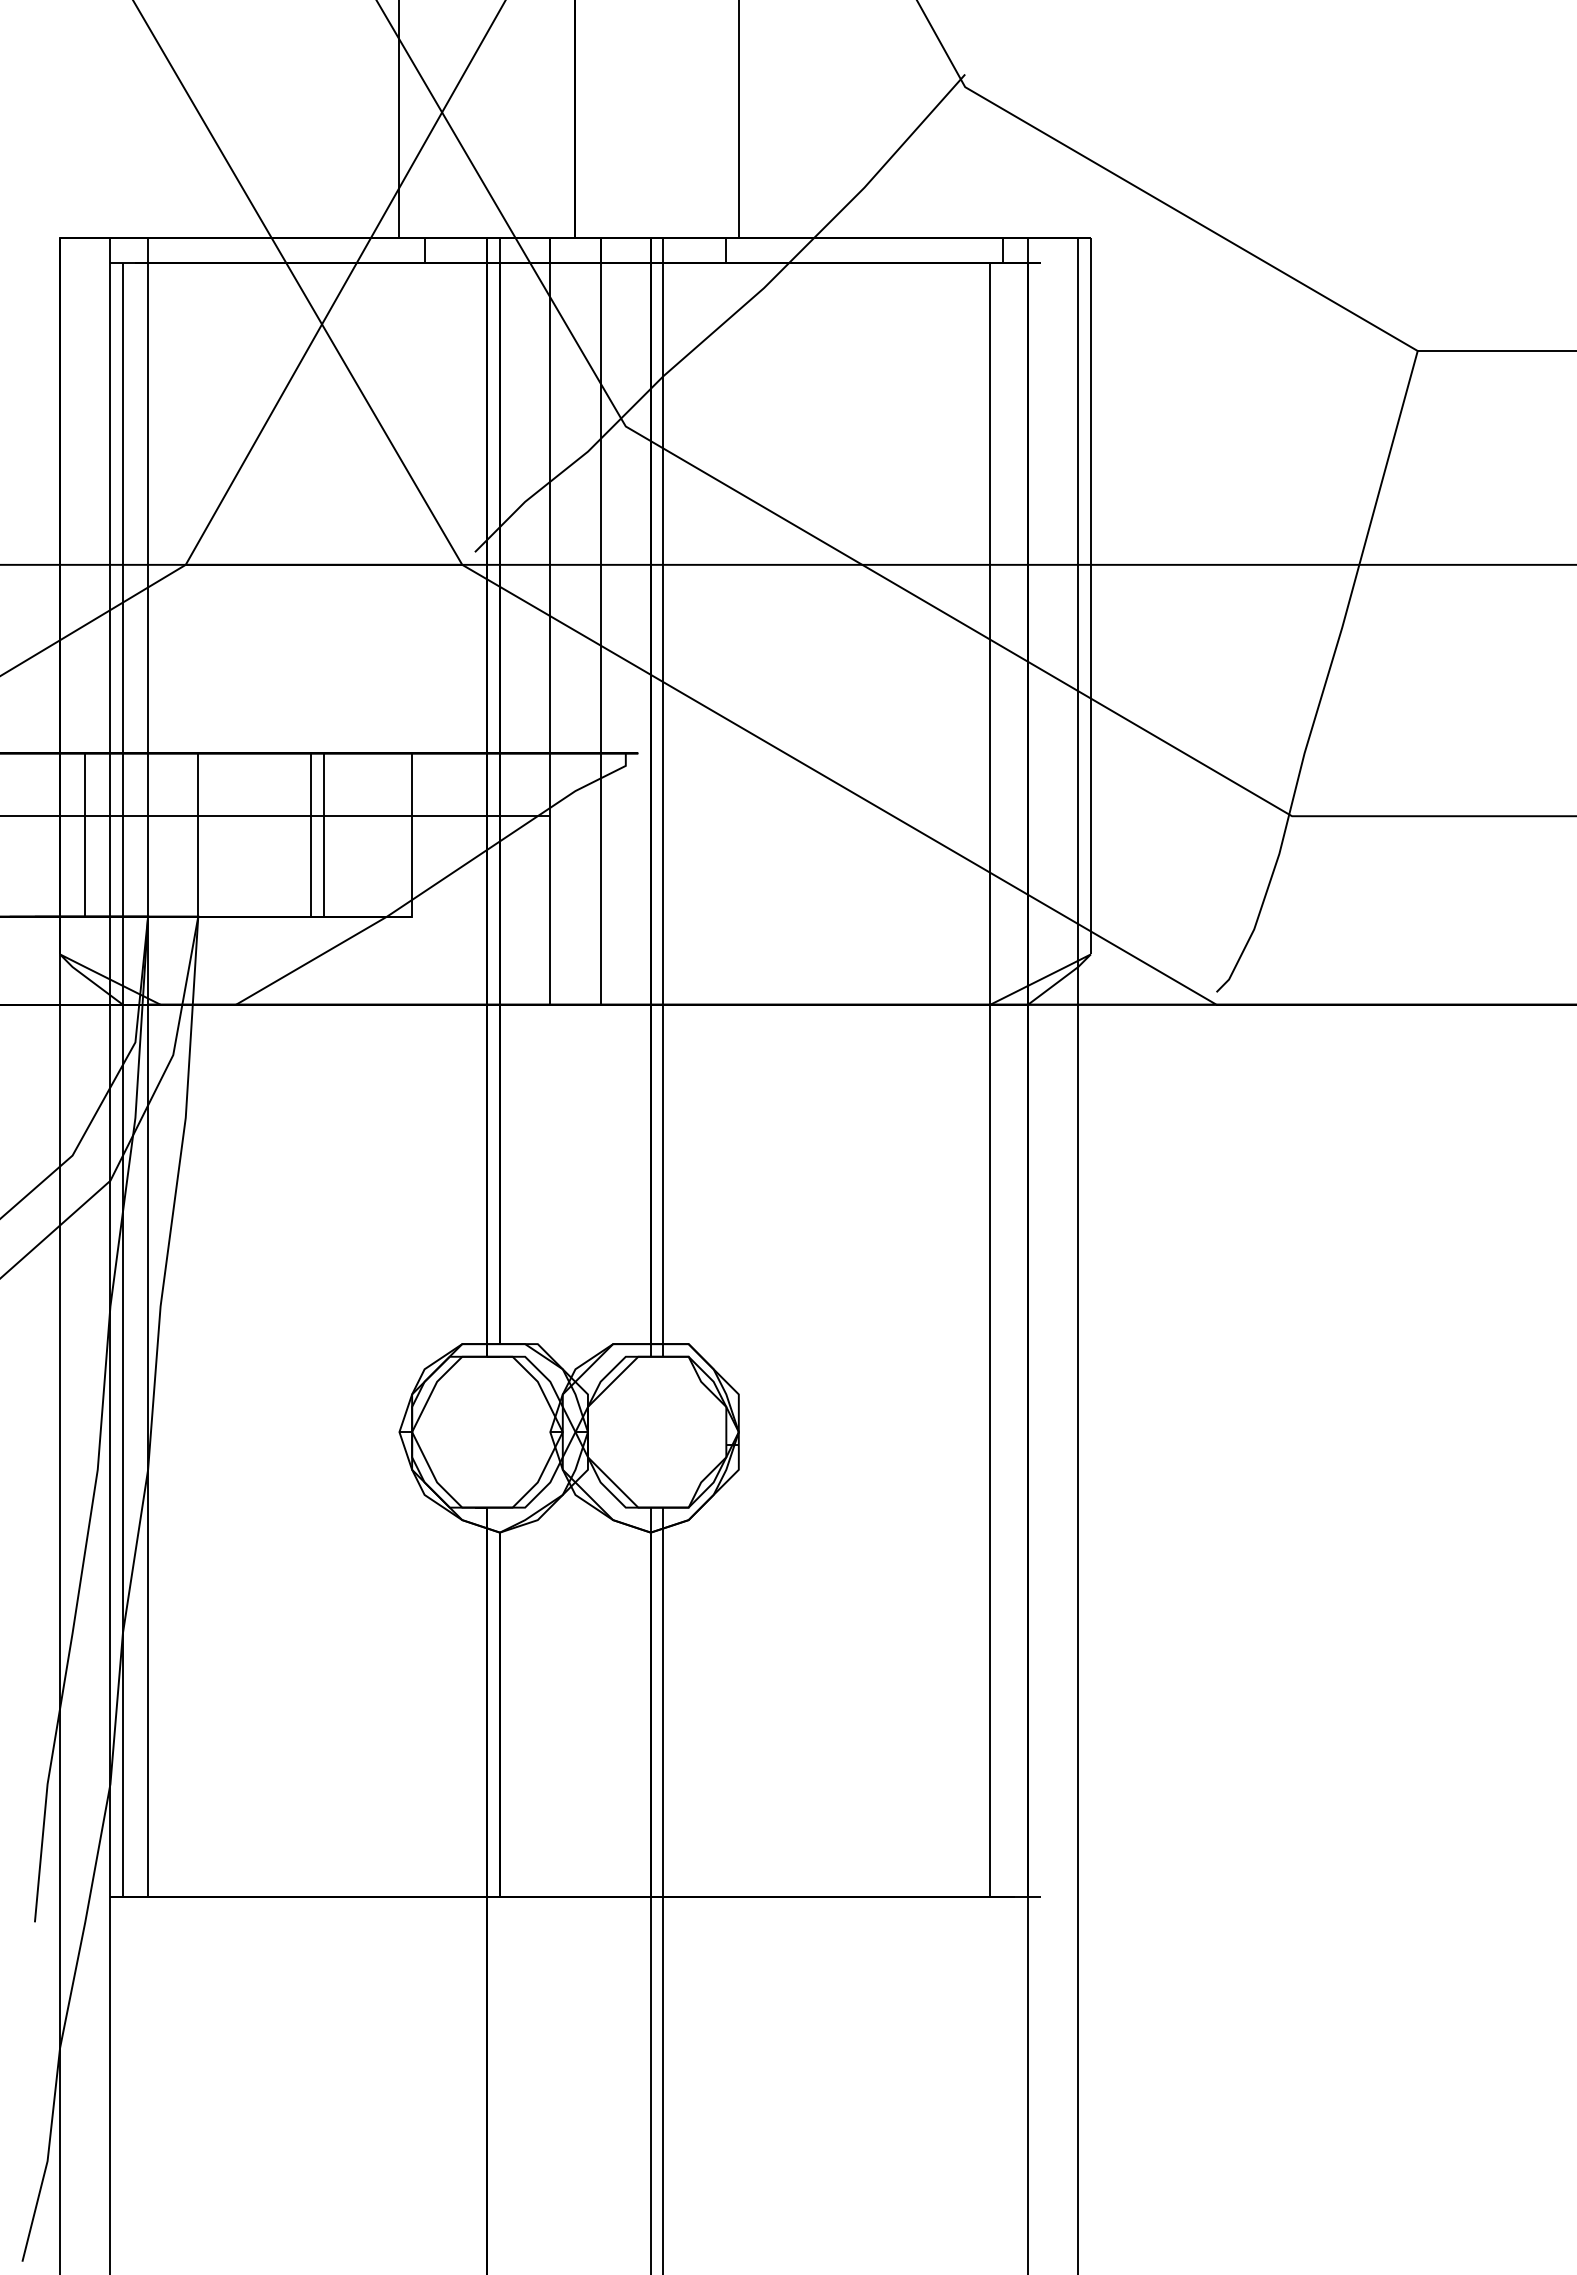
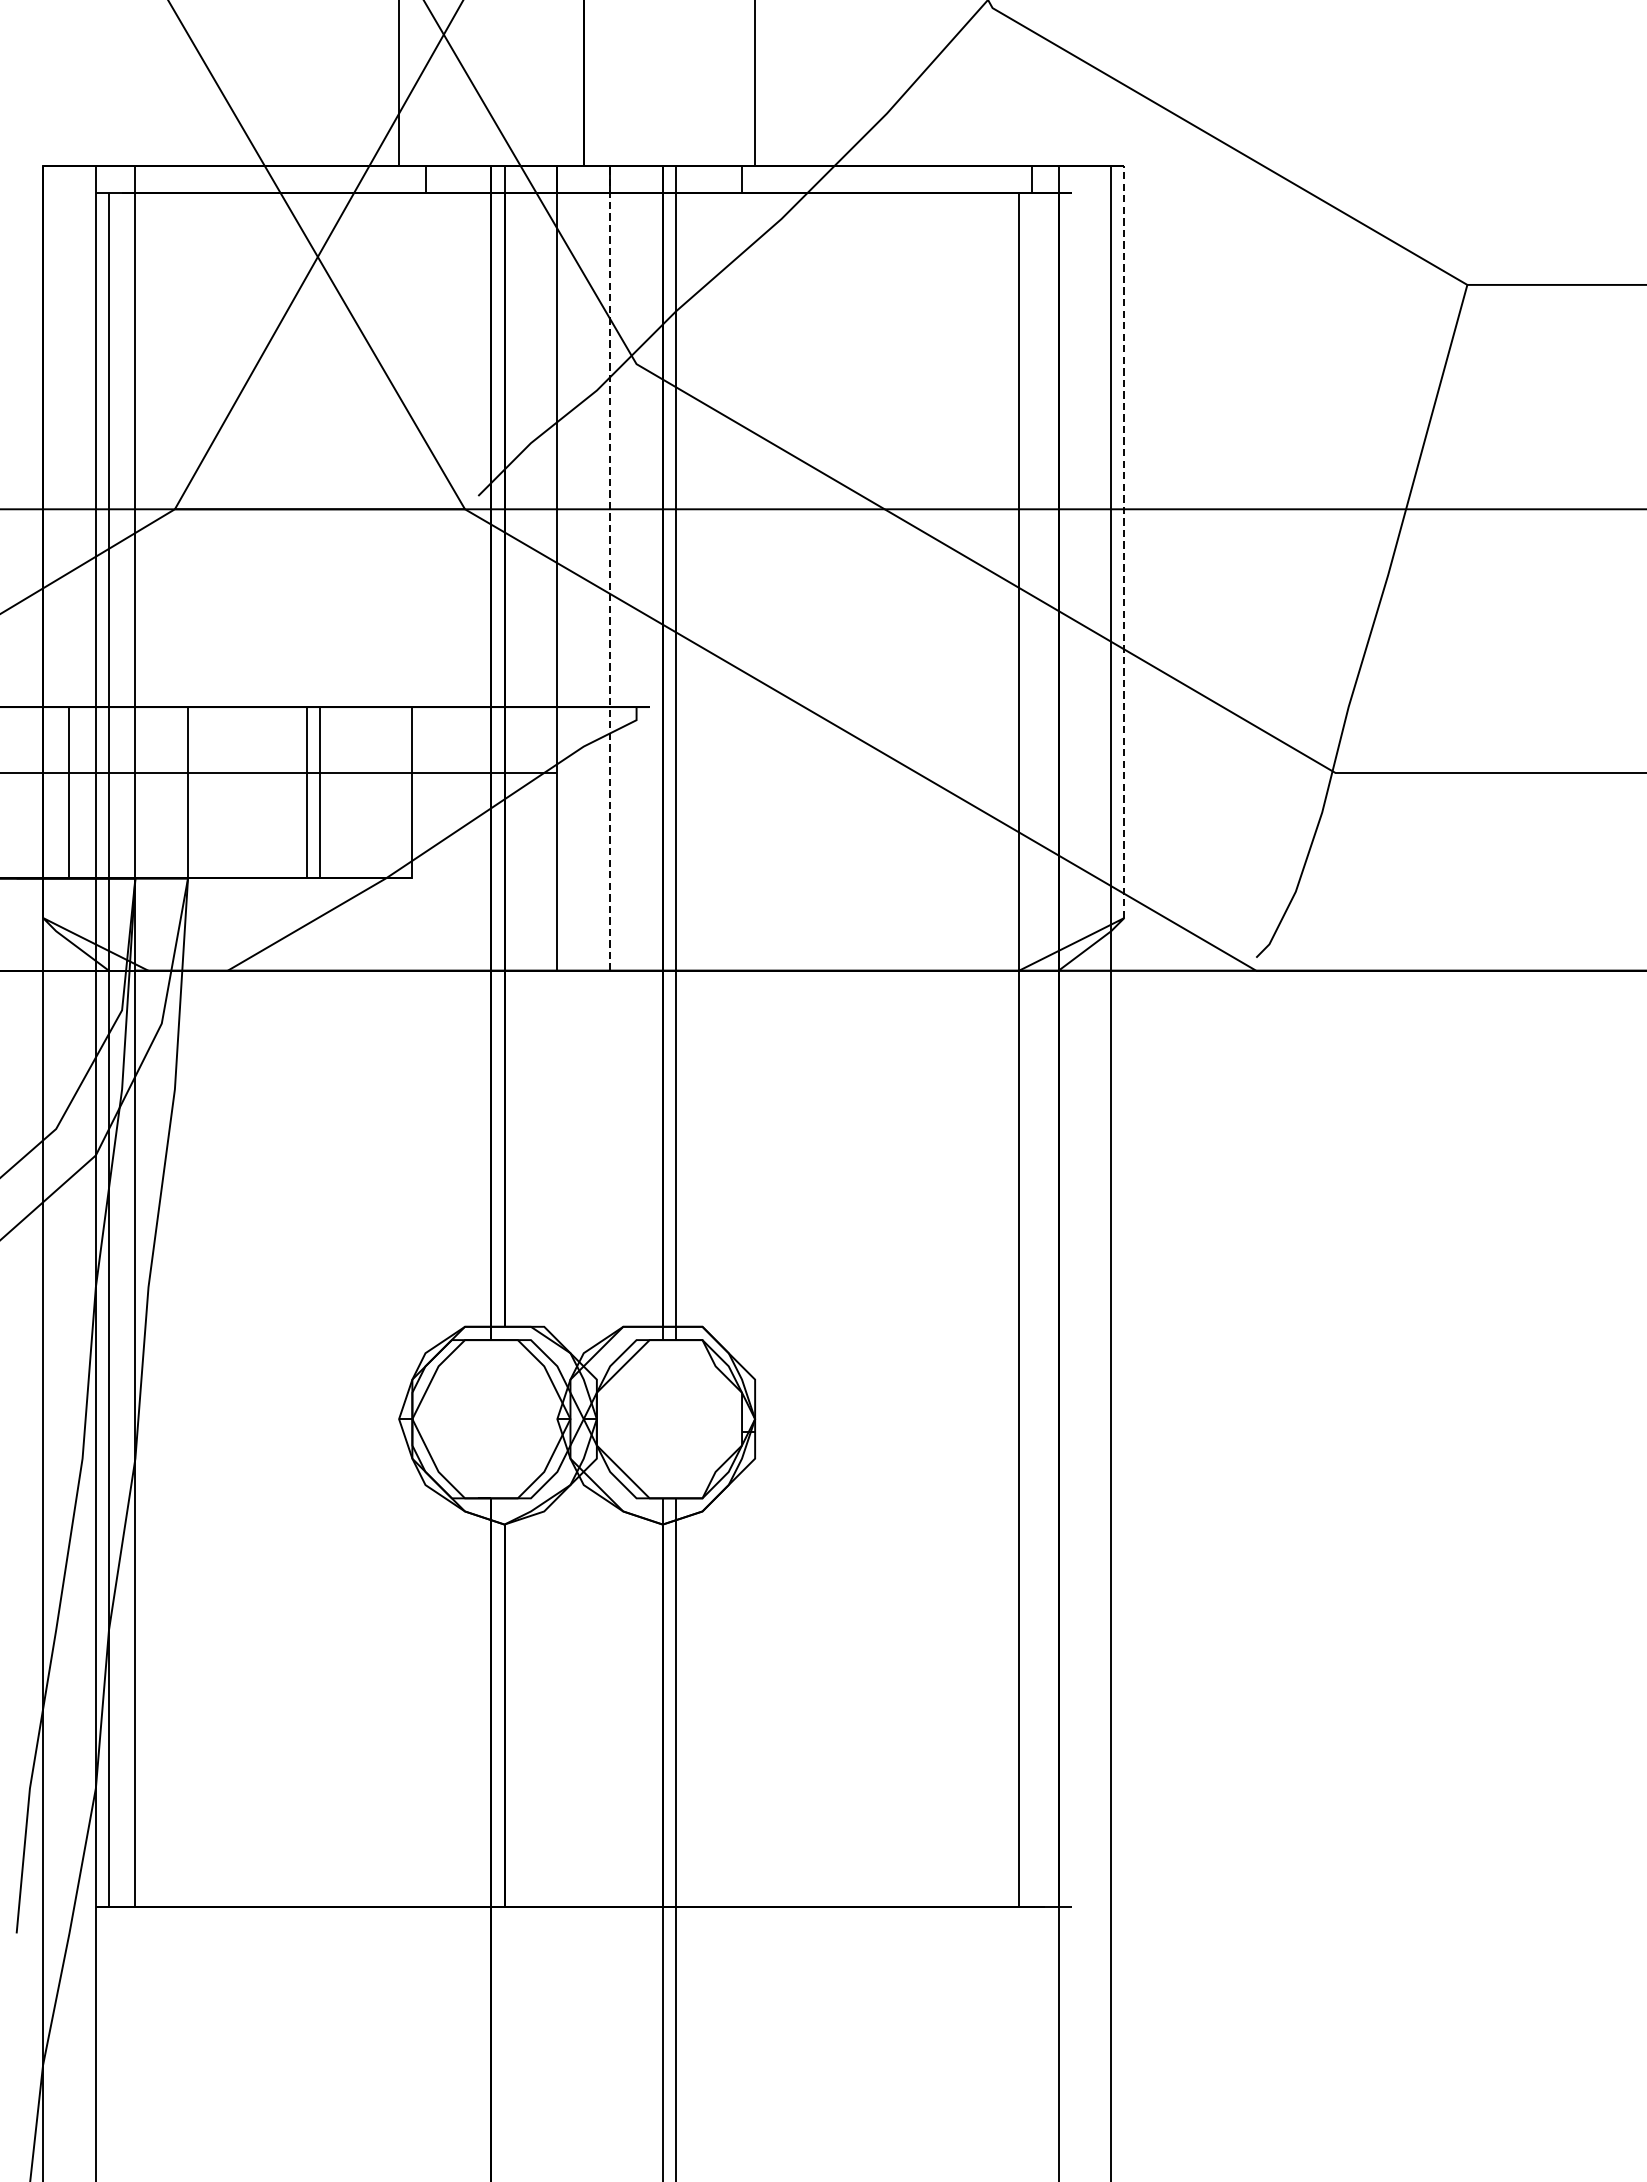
line: (1090, 595) -> (1124, 541), solid -> dashed
line: (600, 620) -> (610, 567), solid -> dashed

